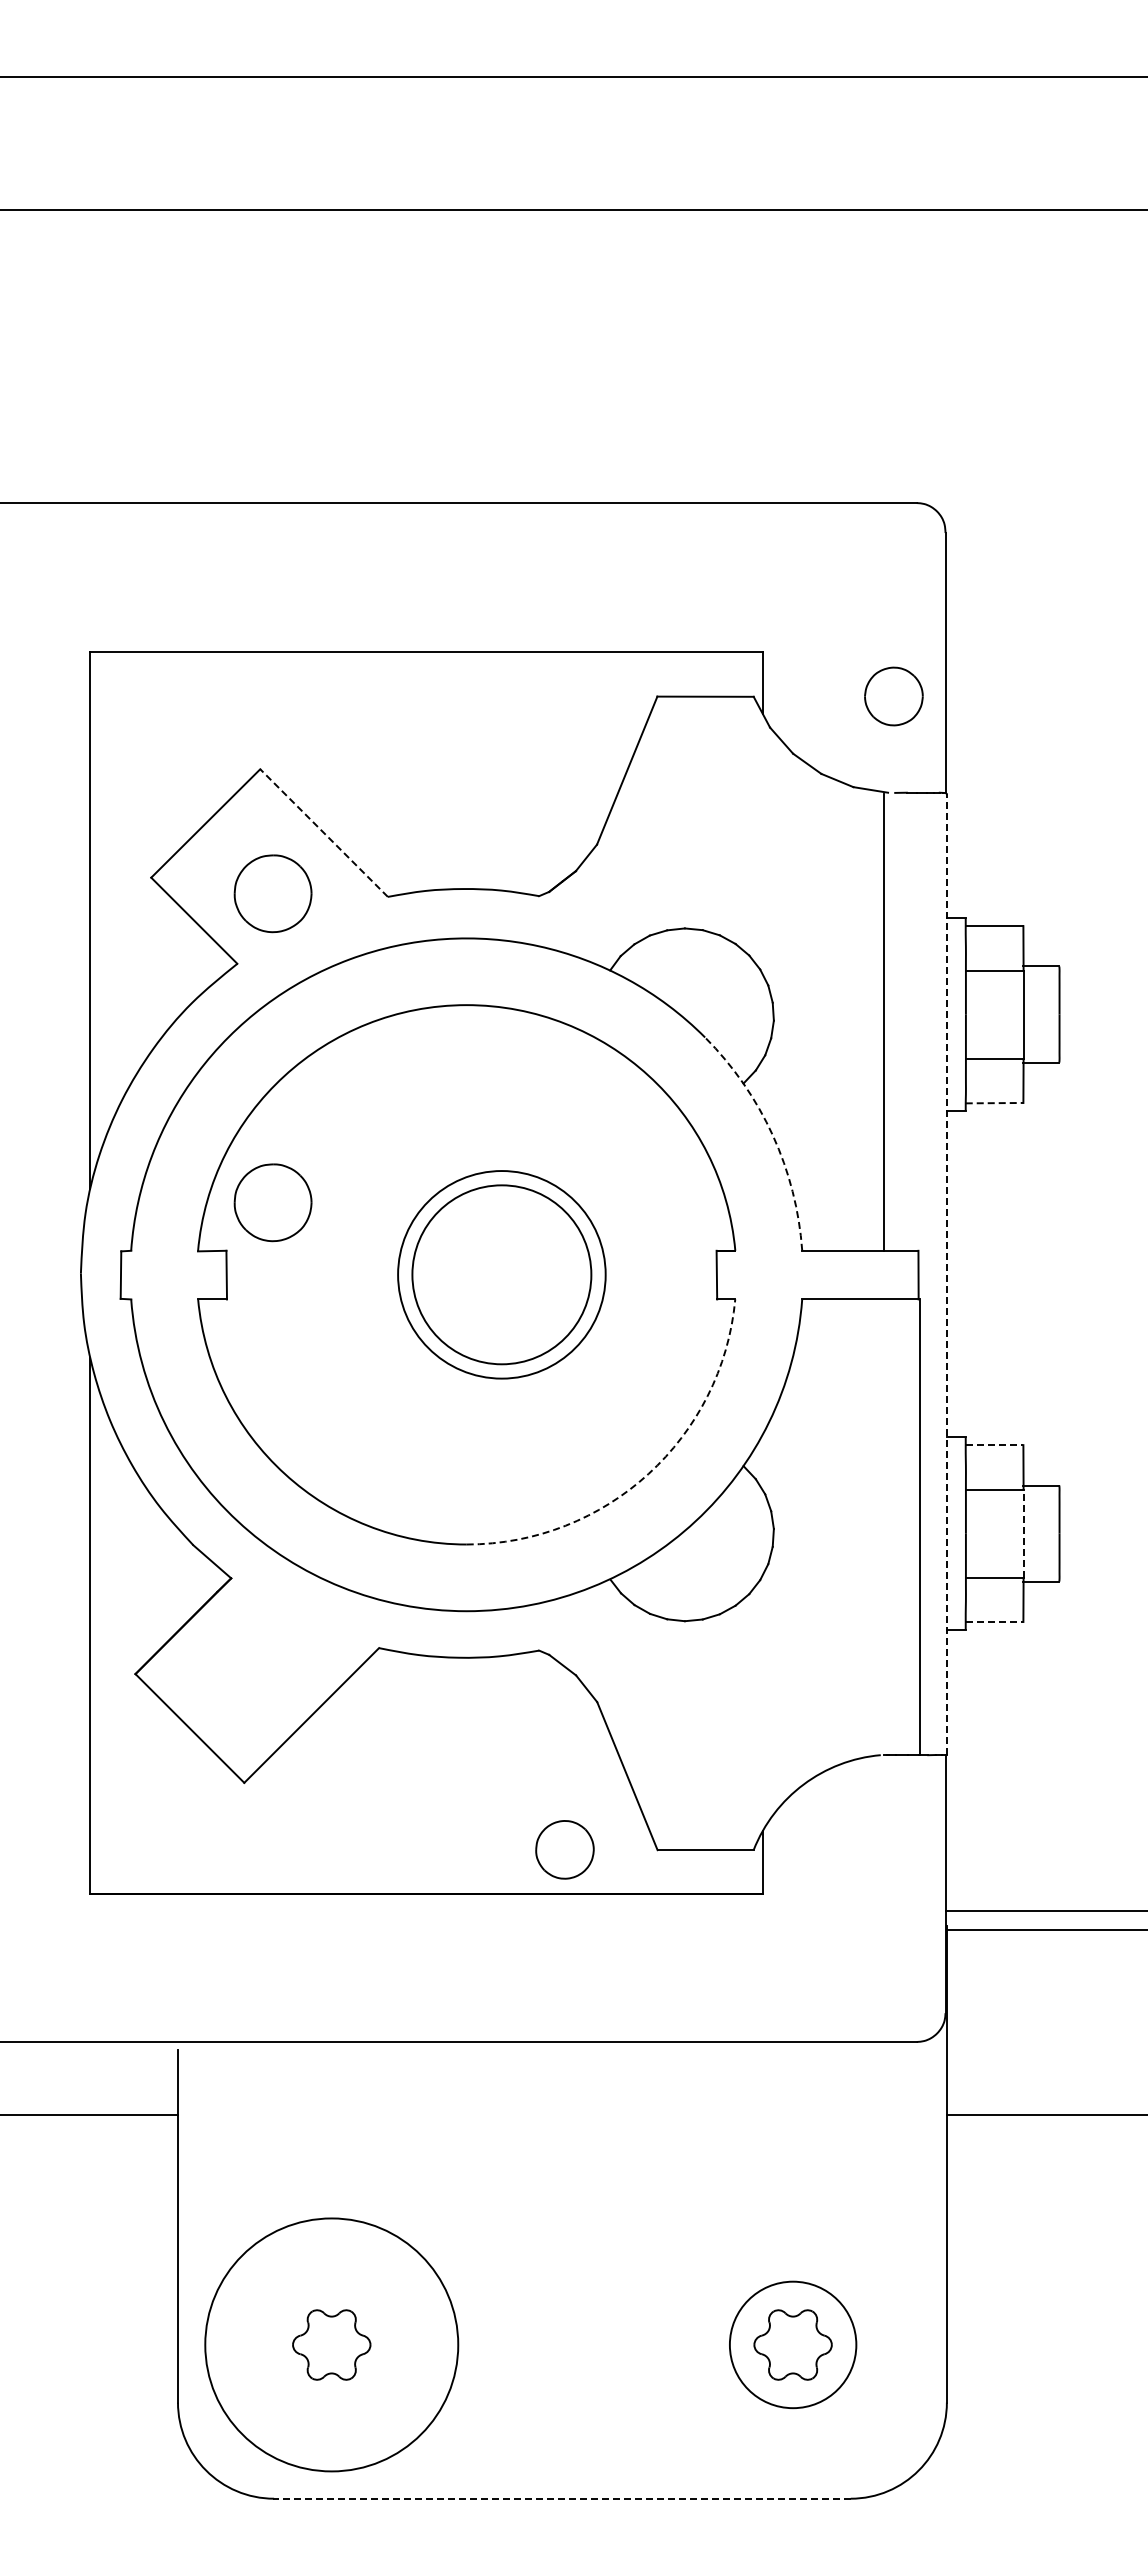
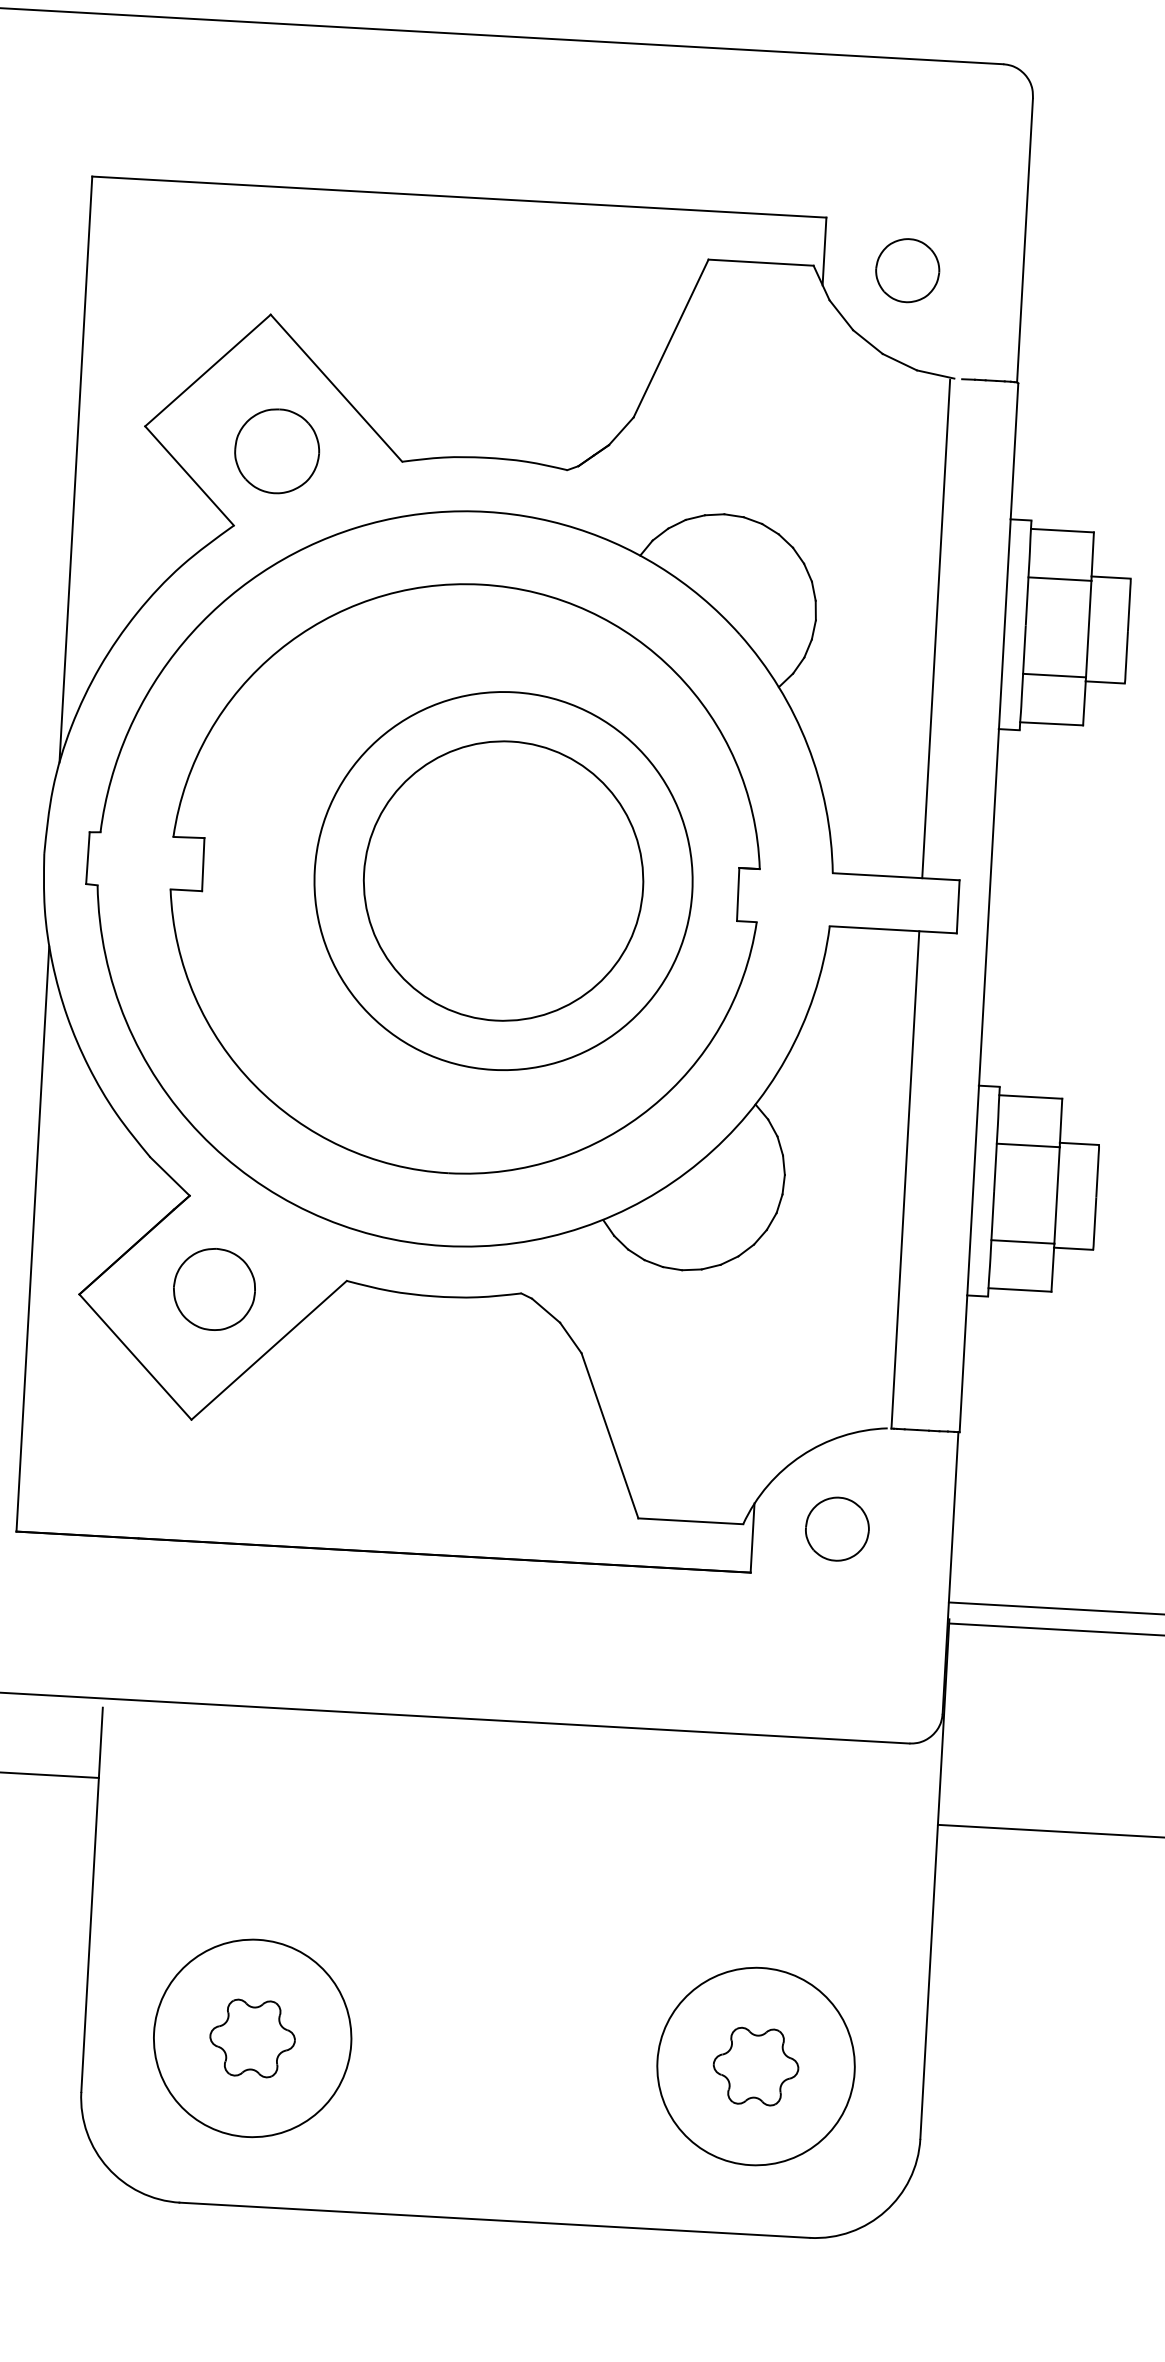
part: (893, 696) -> (907, 270), moved
line: (323, 832) -> (335, 387), dashed -> solid
line: (994, 1103) -> (1051, 724), dashed -> solid
arc: (772, 1135) -> (807, 745), dashed -> solid
part: (272, 1202) -> (257, 788), removed
circle: (501, 1274) -> (503, 880), size x1.43
circle: (501, 1274) -> (503, 880), size x1.67
line: (946, 1274) -> (988, 907), dashed -> solid
line: (994, 1445) -> (1030, 1097), dashed -> solid
arc: (648, 1474) -> (651, 1107), dashed -> solid
line: (920, 1527) -> (905, 1180), moved
line: (1023, 1533) -> (1056, 1195), dashed -> solid
line: (994, 1621) -> (1019, 1289), dashed -> solid
part: (258, 1662) -> (214, 1289), added
part: (564, 1849) -> (836, 1528), moved
circle: (331, 2344) -> (252, 2037), size x0.71
circle: (792, 2344) -> (755, 2066), size x1.43
line: (562, 2498) -> (495, 2220), dashed -> solid

